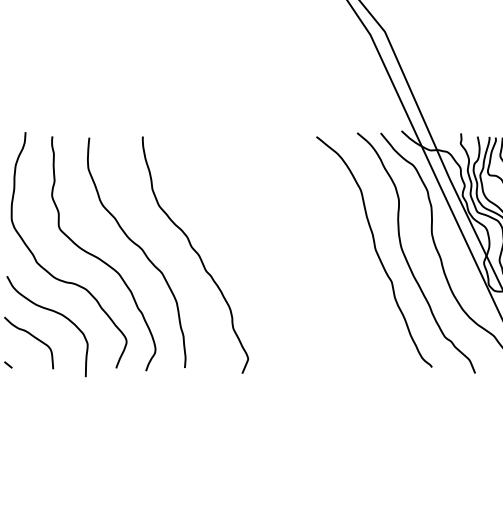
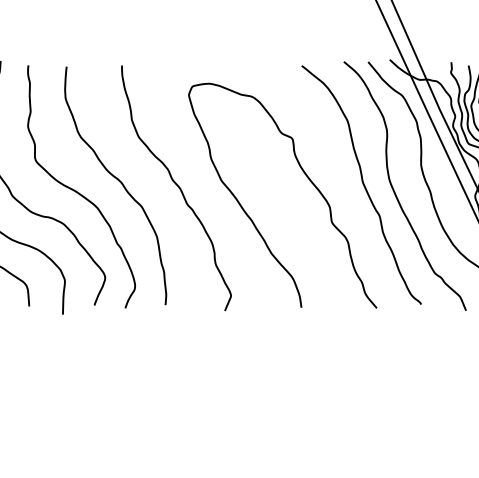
curve: (322, 246) -> (307, 179), added

